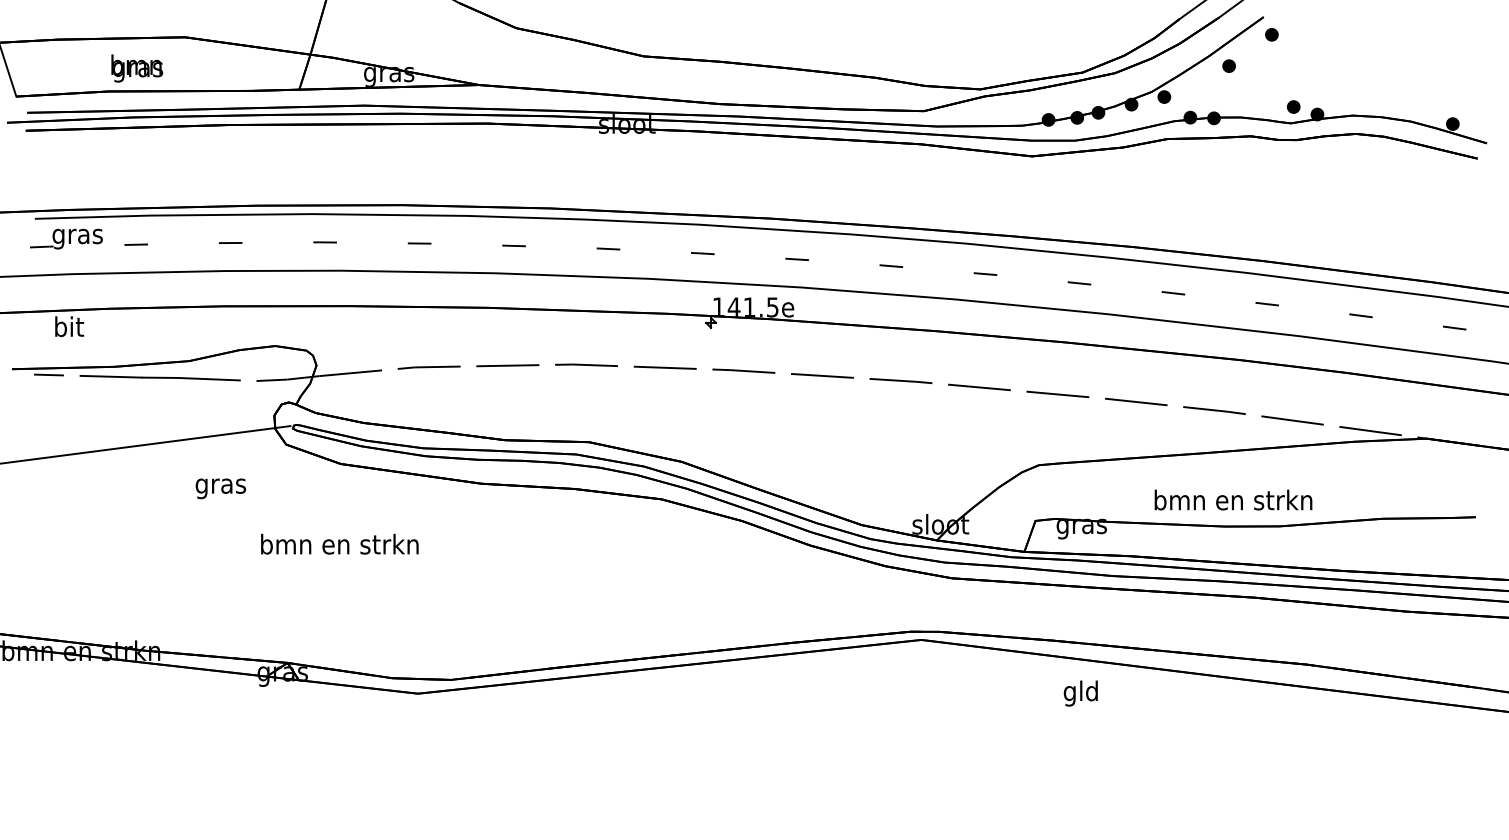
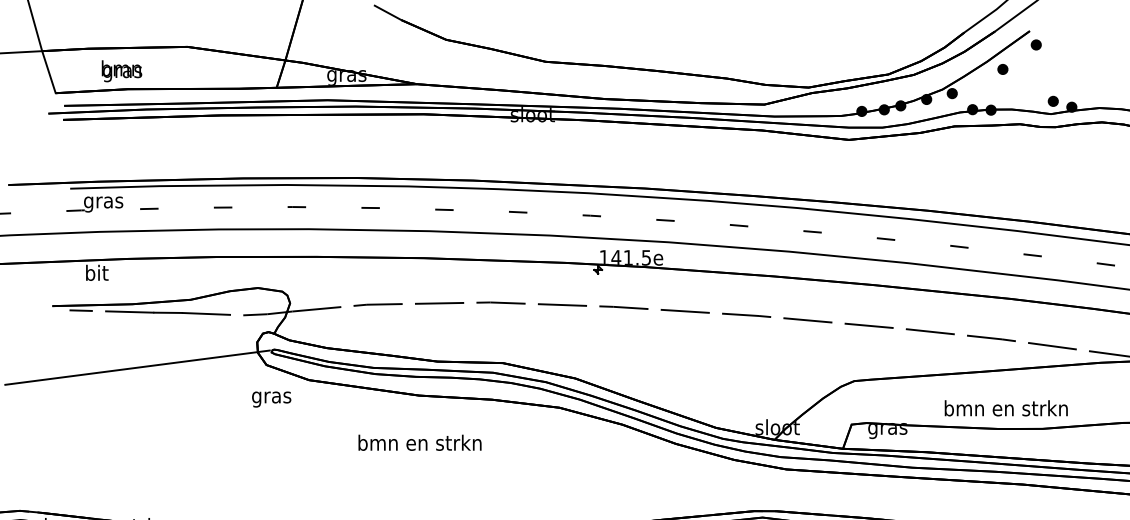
text: (137, 68) -> (122, 71), moved
text: (220, 488) -> (271, 399), moved
text: (339, 543) -> (419, 442), moved

